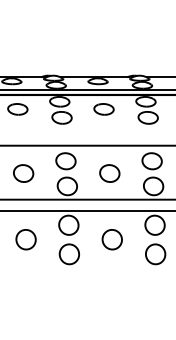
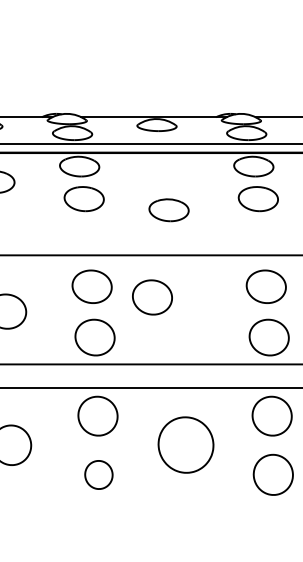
part: (103, 109) -> (168, 210), moved
part: (109, 173) -> (151, 297), moved
part: (111, 239) -> (184, 444), size x1.4
part: (68, 254) -> (97, 475), size x0.7

